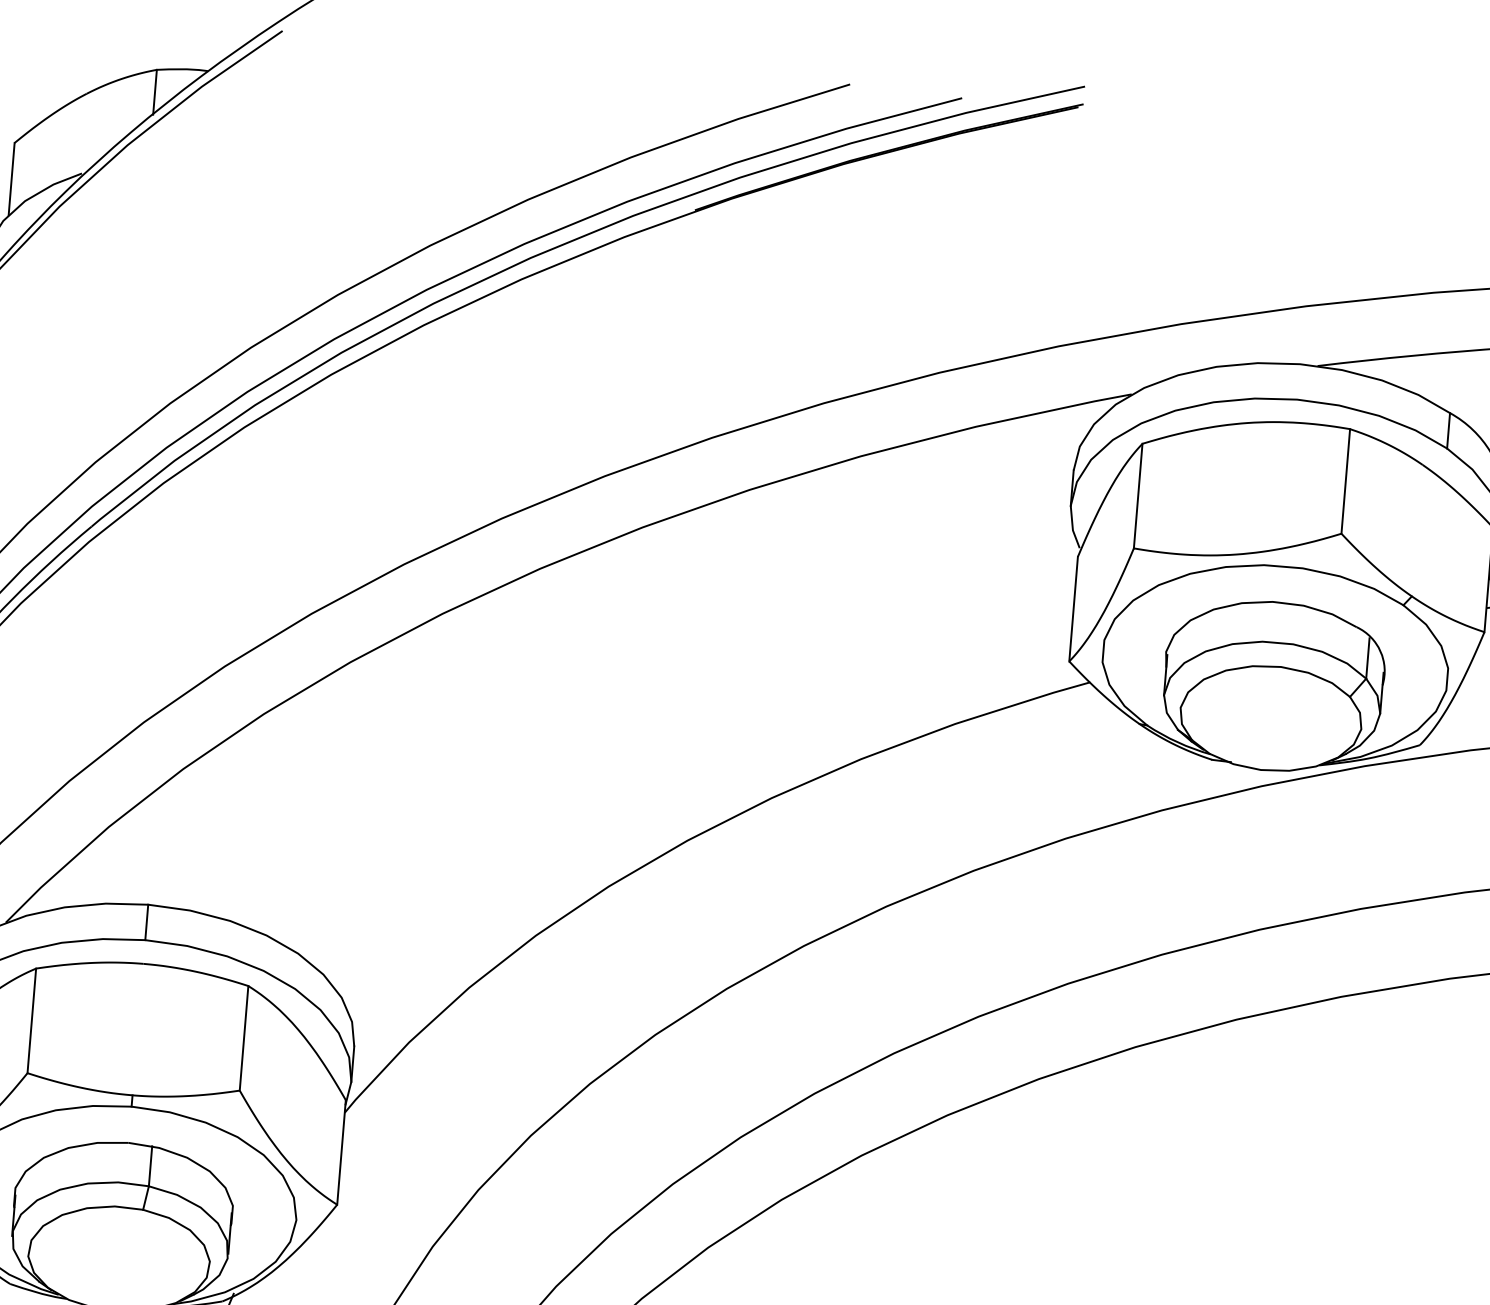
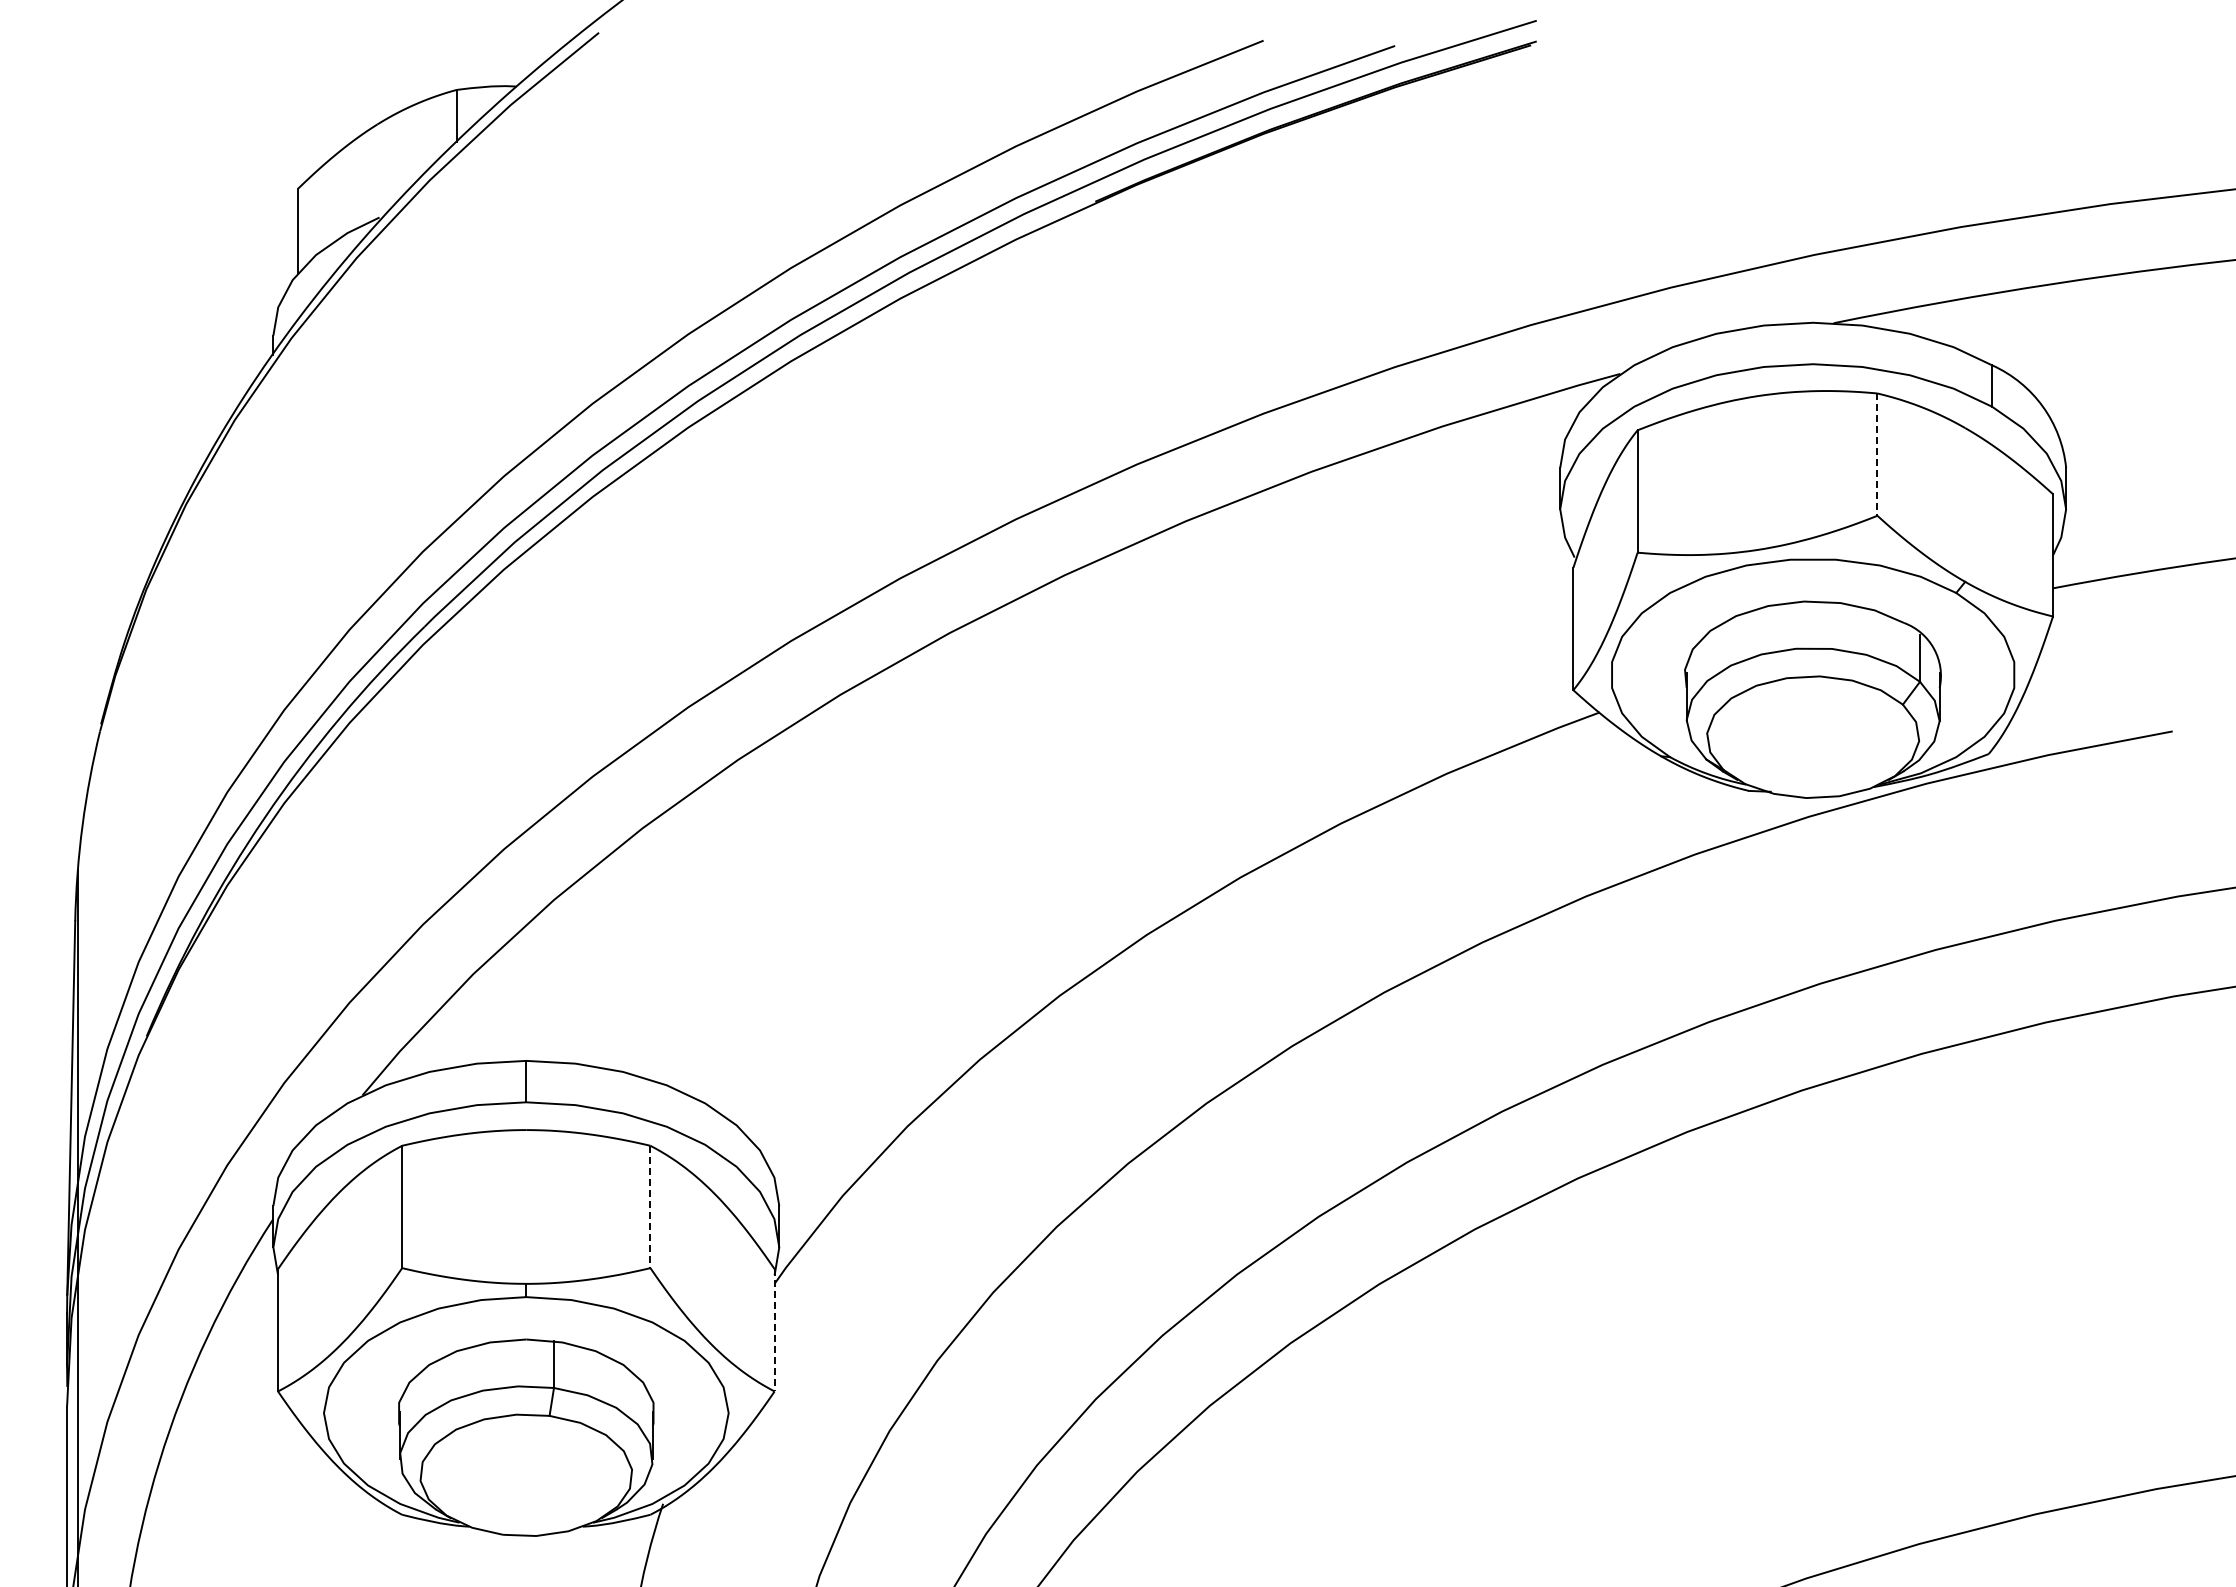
line: (1345, 482) -> (1877, 455), solid -> dashed
line: (244, 1038) -> (650, 1207), solid -> dashed
line: (341, 1152) -> (774, 1330), solid -> dashed

